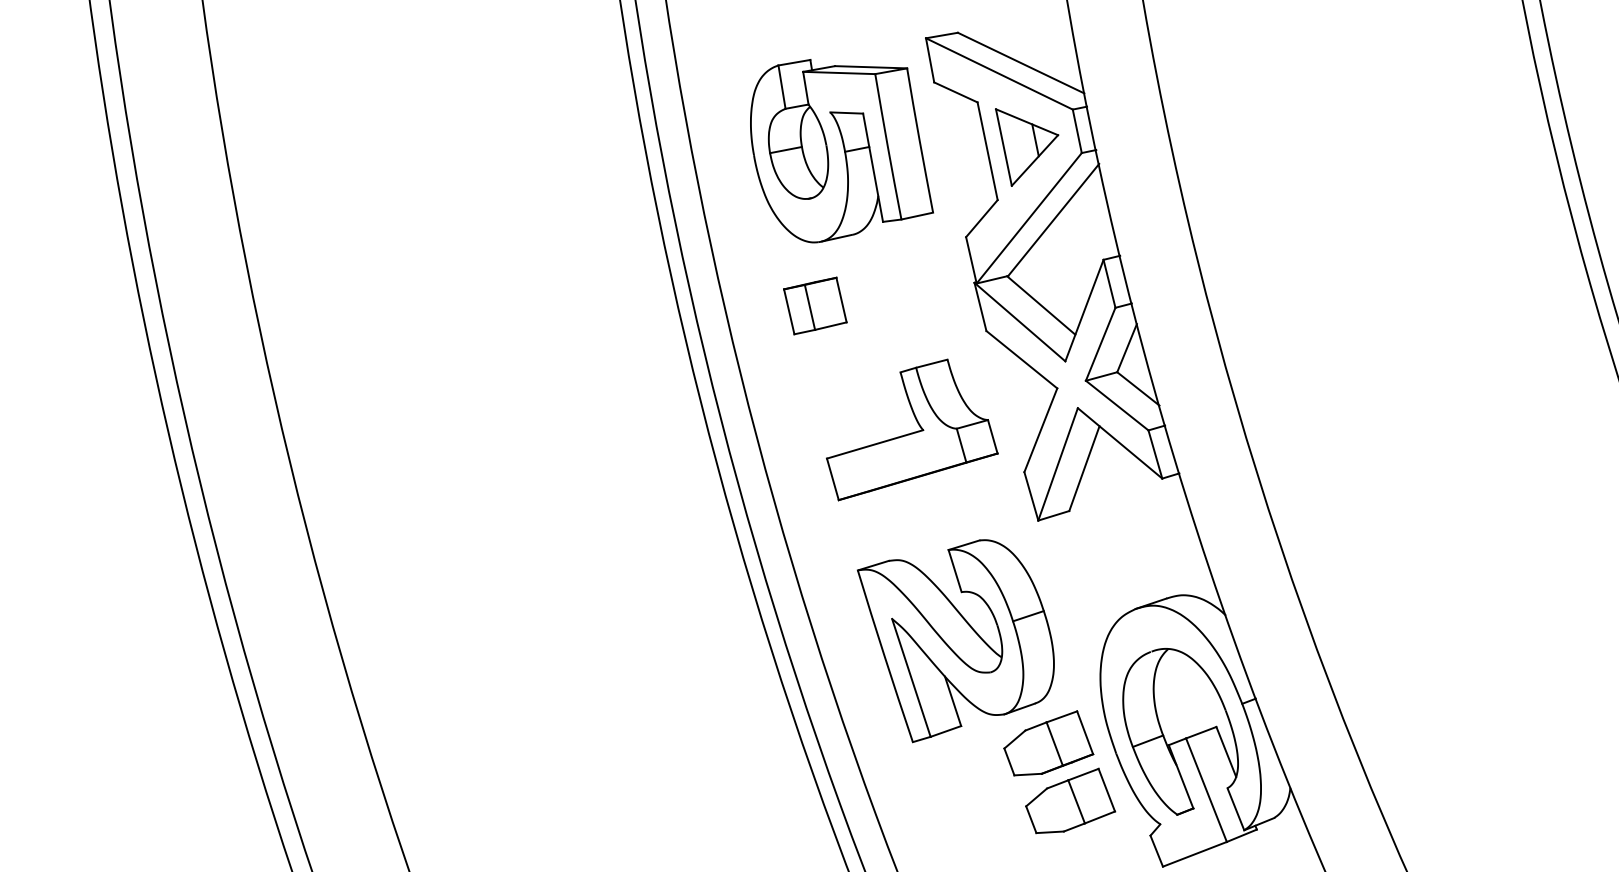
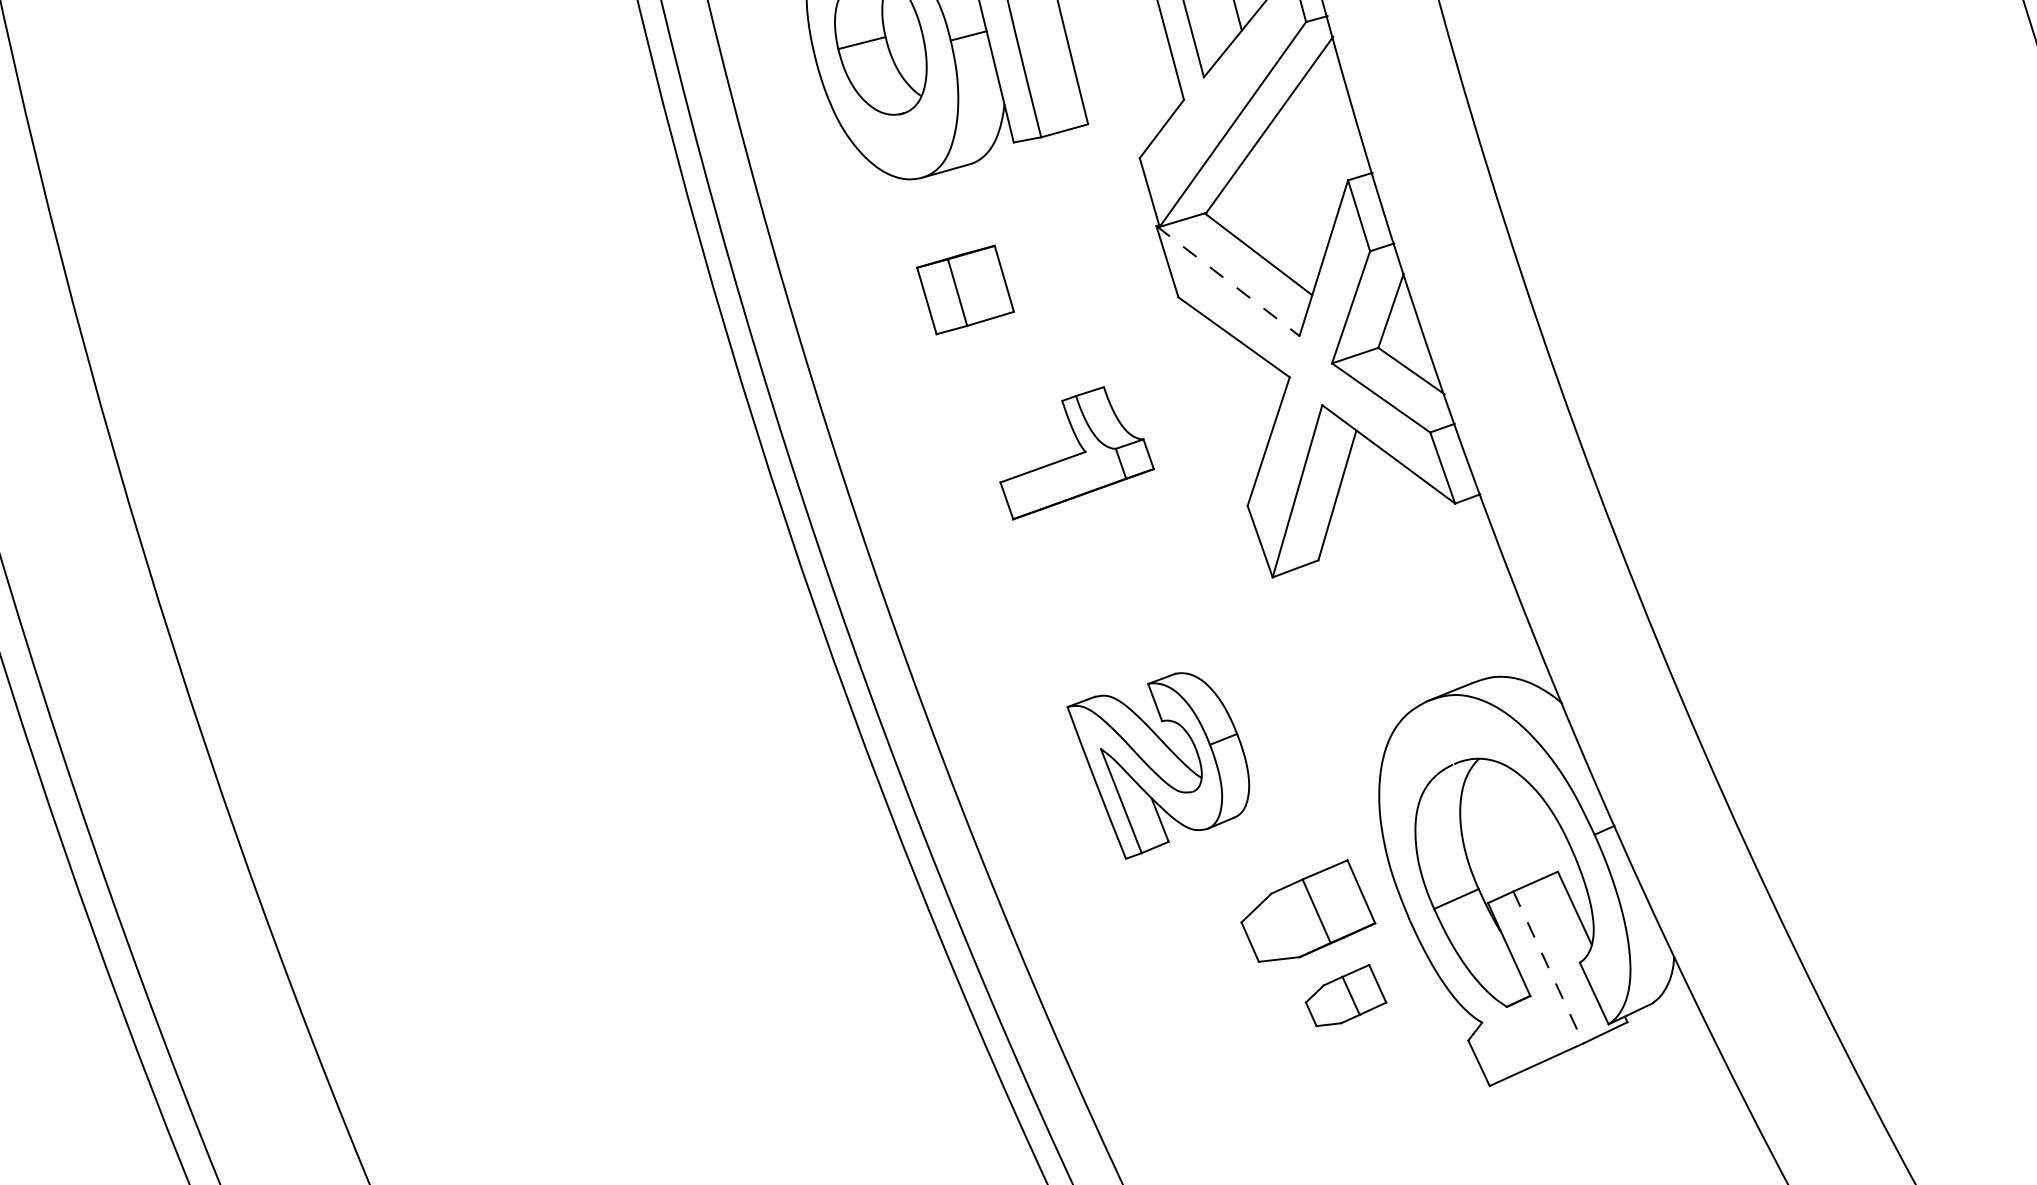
part: (815, 305) -> (965, 289), moved
line: (1020, 322) -> (1228, 281), solid -> dashed
part: (912, 429) -> (1075, 451), size x0.6
part: (955, 641) -> (1158, 766), size x0.6
line: (1206, 790) -> (1548, 967), solid -> dashed
part: (1070, 800) -> (1345, 994), size x0.6

